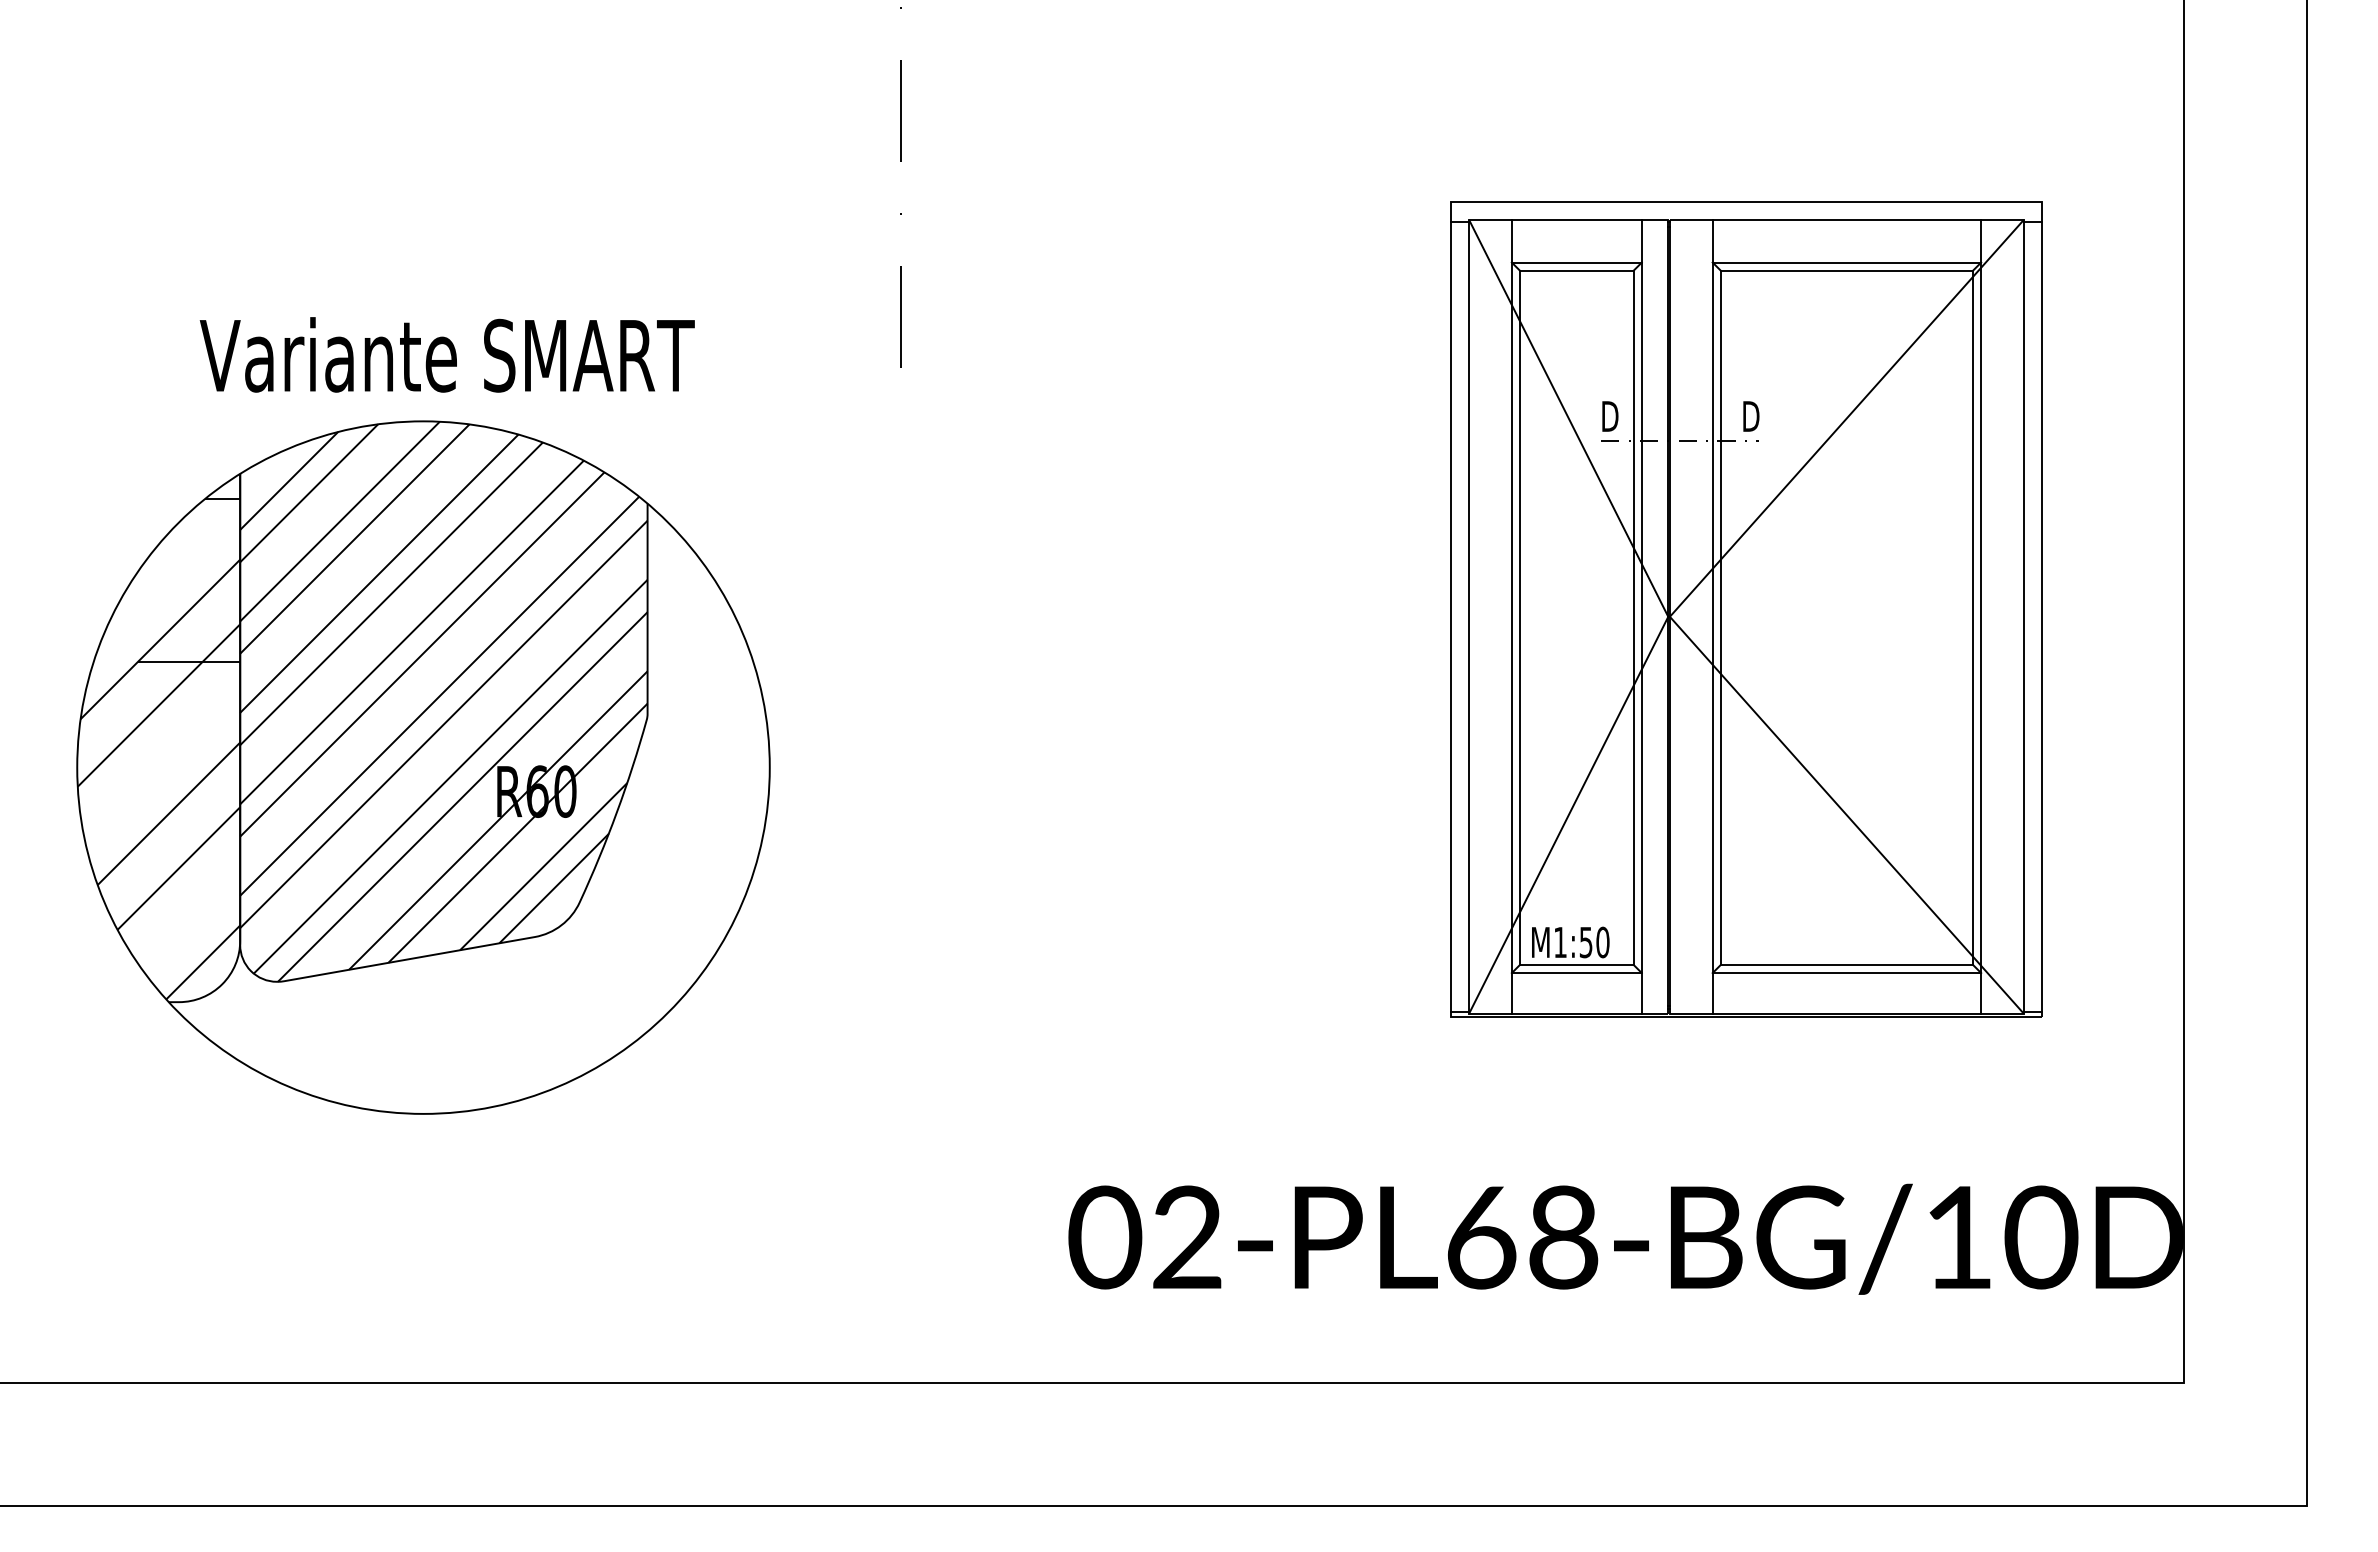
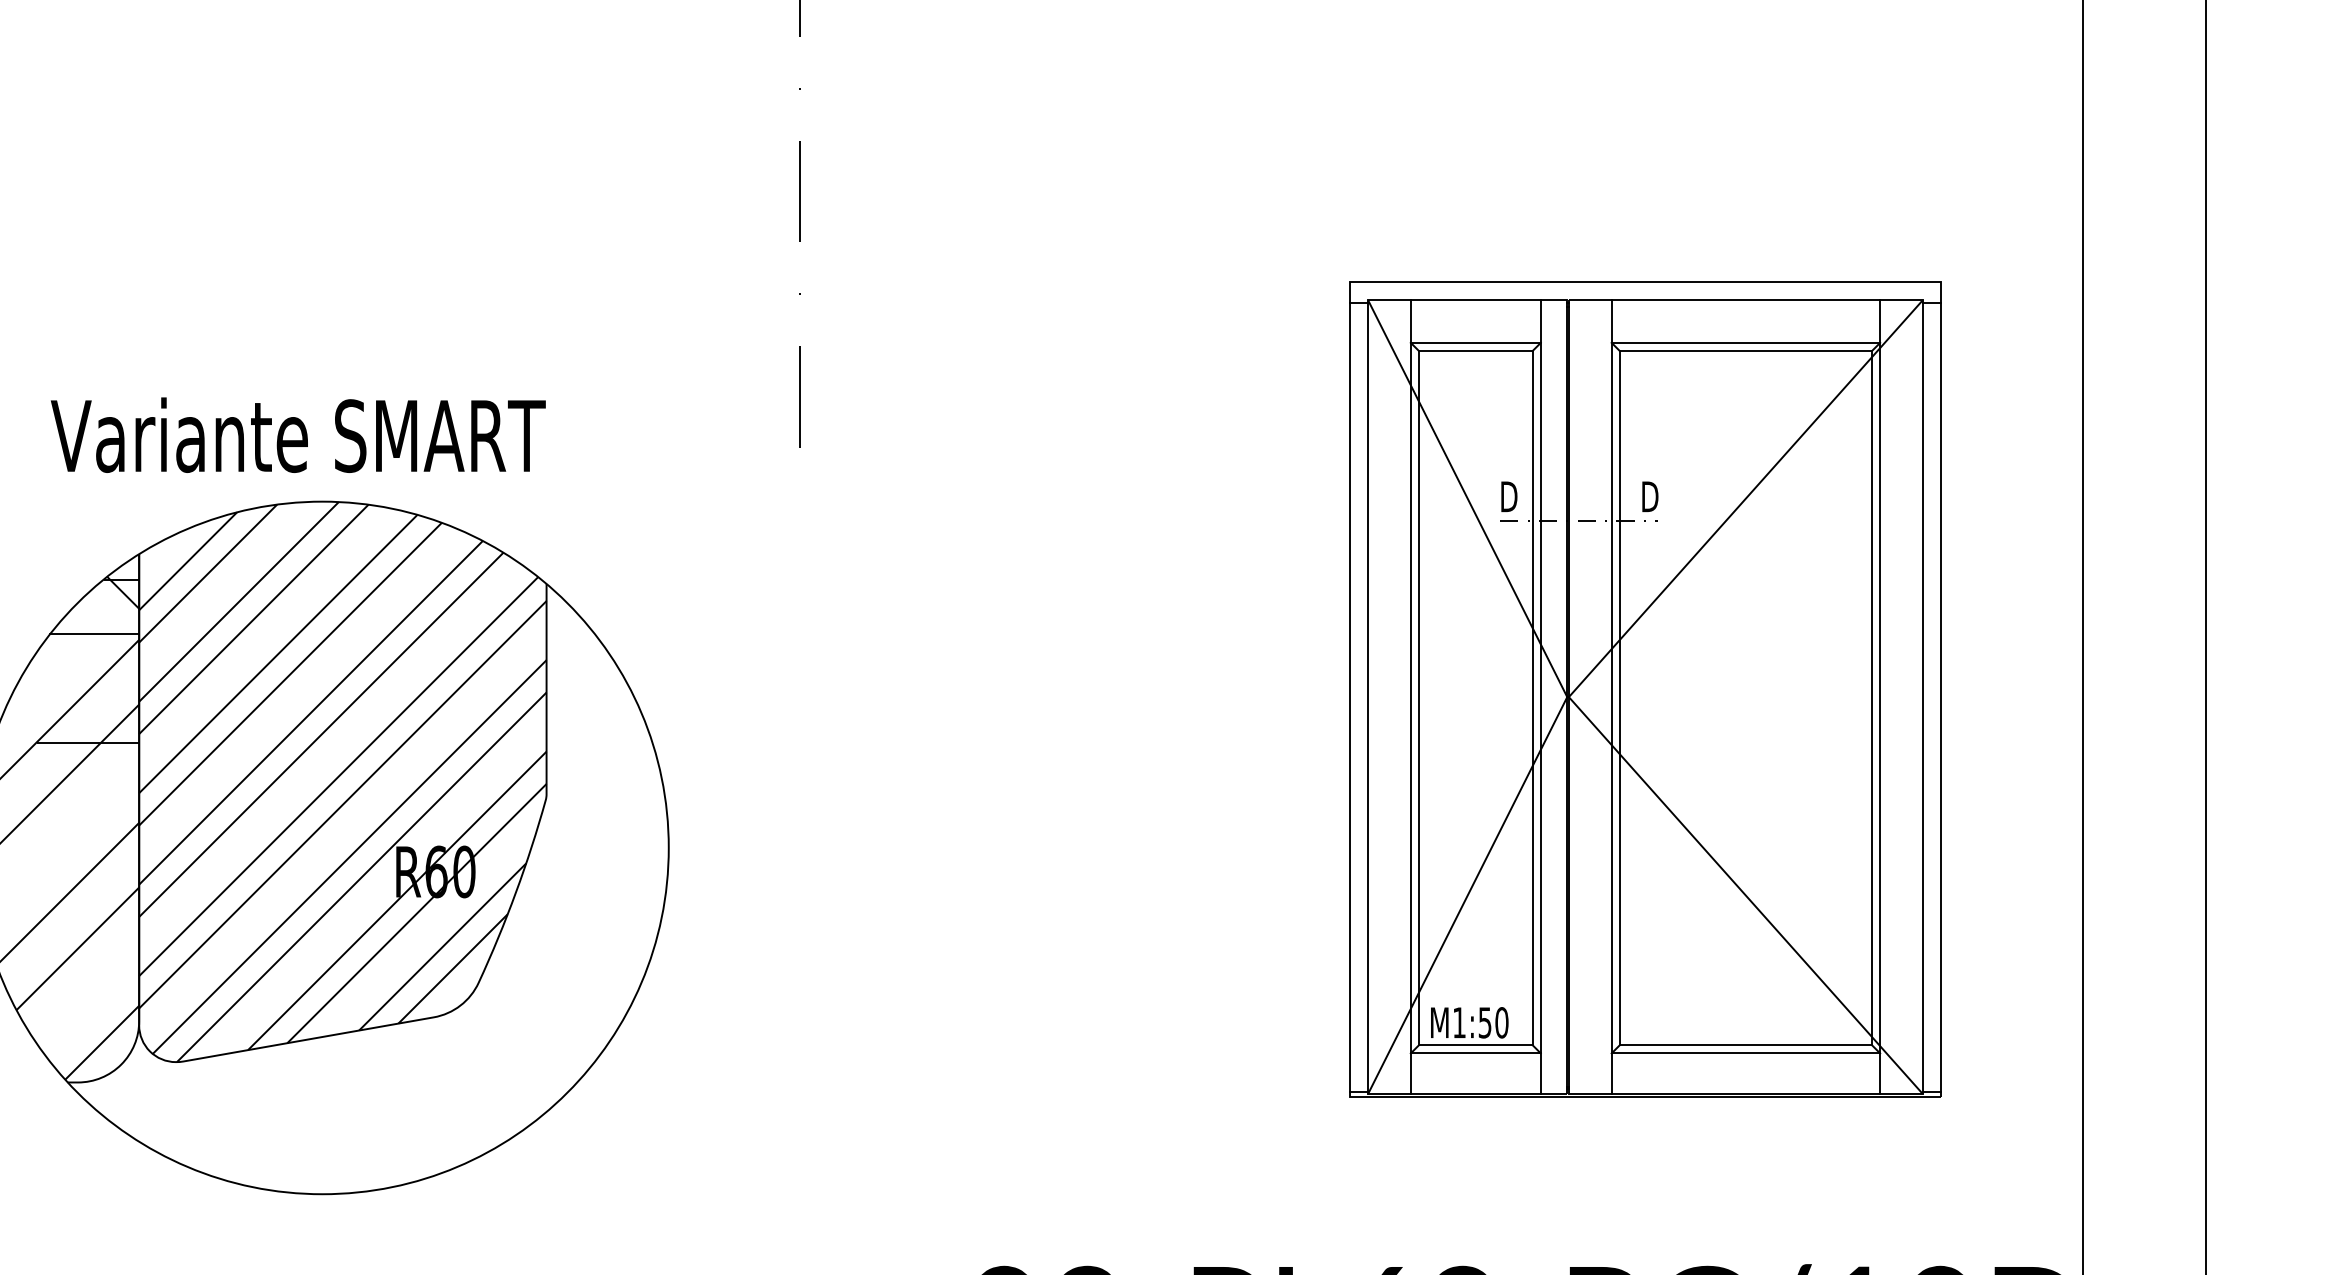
text: (446, 354) -> (297, 434), moved
hatch: (224, 512) -> (123, 592), added
line: (195, 553) -> (94, 633), added

